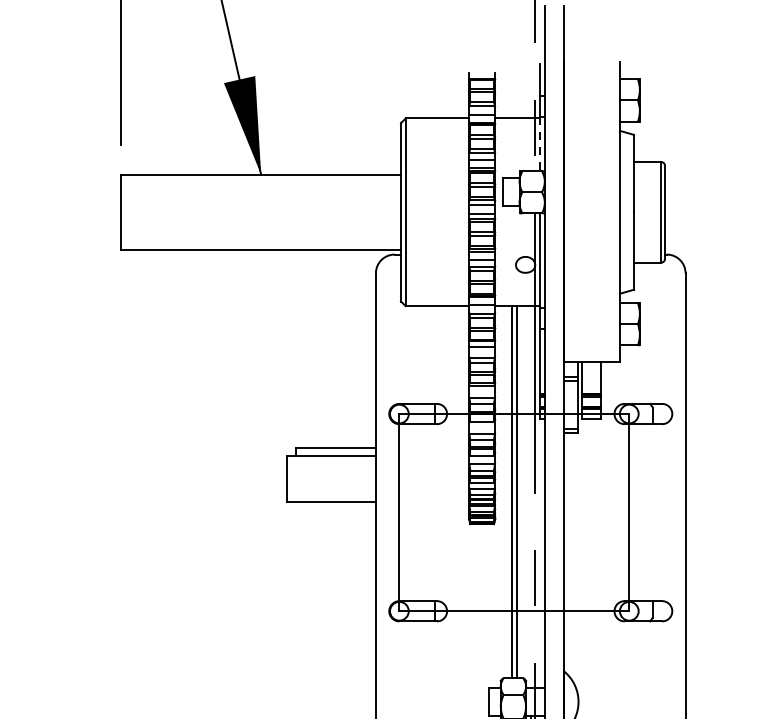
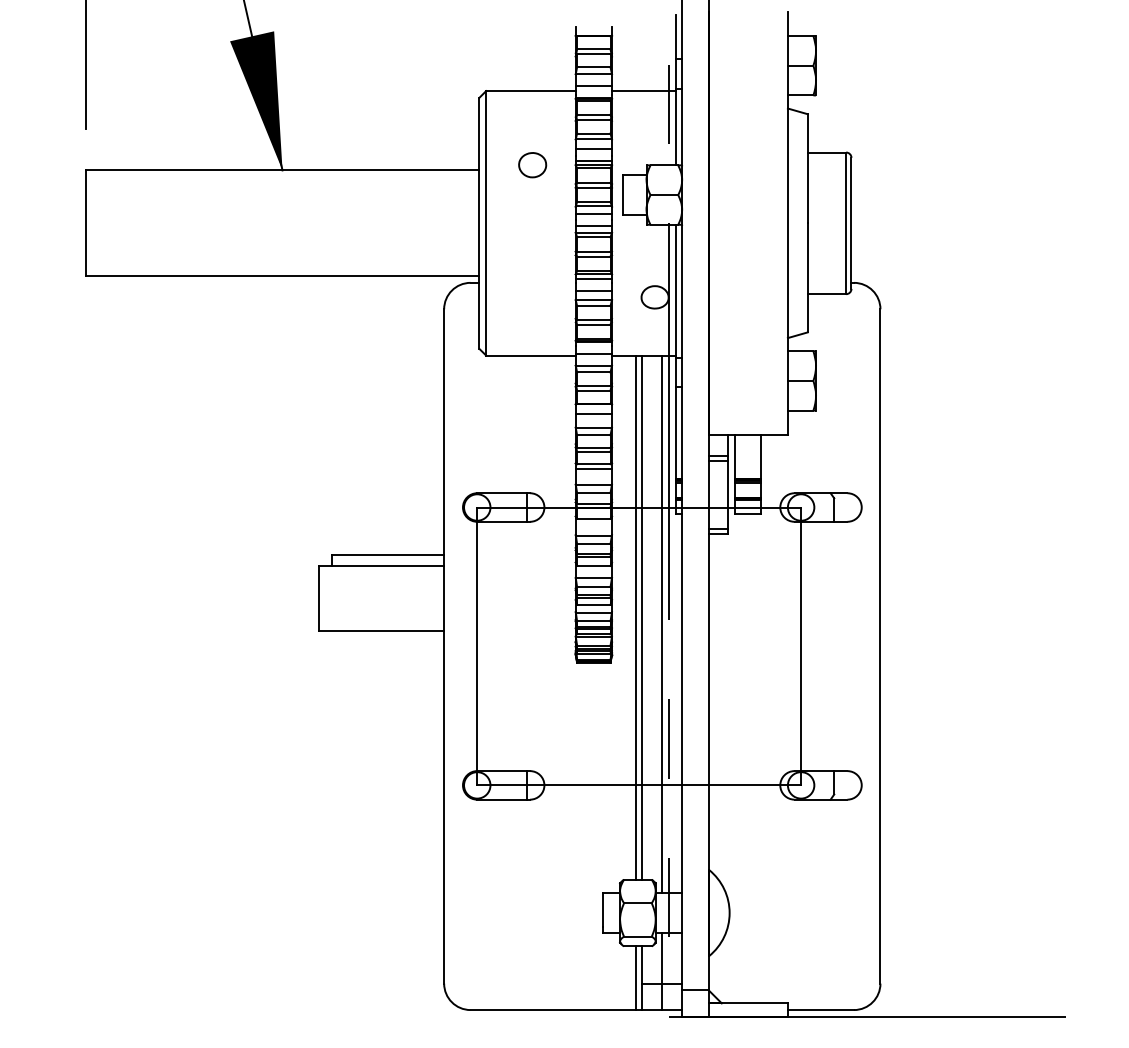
line: (540, 144) -> (675, 127), dashed -> solid
part: (438, 171) -> (532, 165), added
line: (530, 497) -> (662, 624), added

